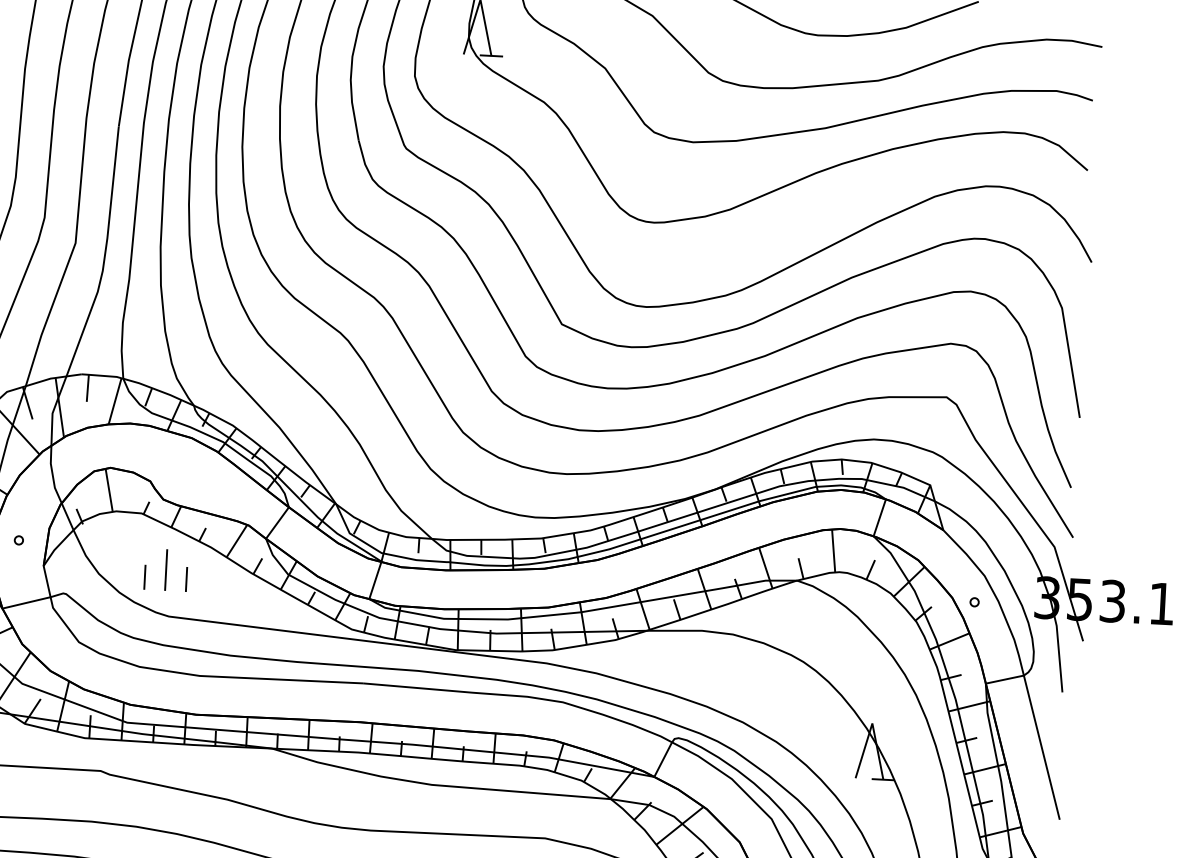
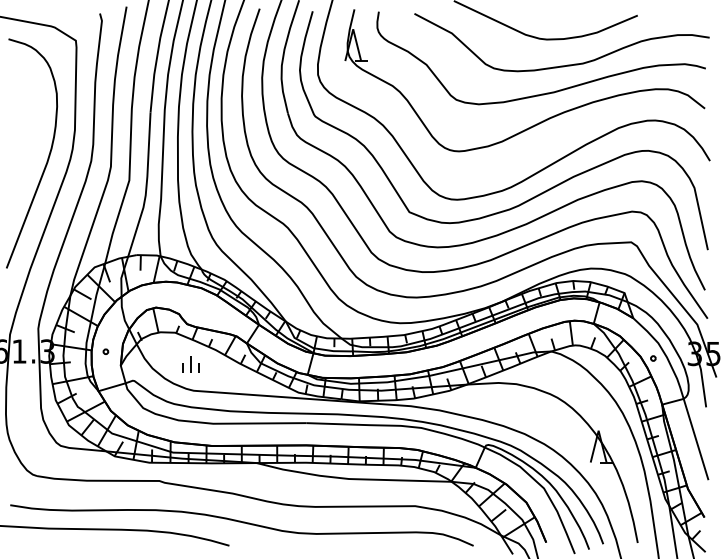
part: (165, 568) -> (190, 363), size x0.7

